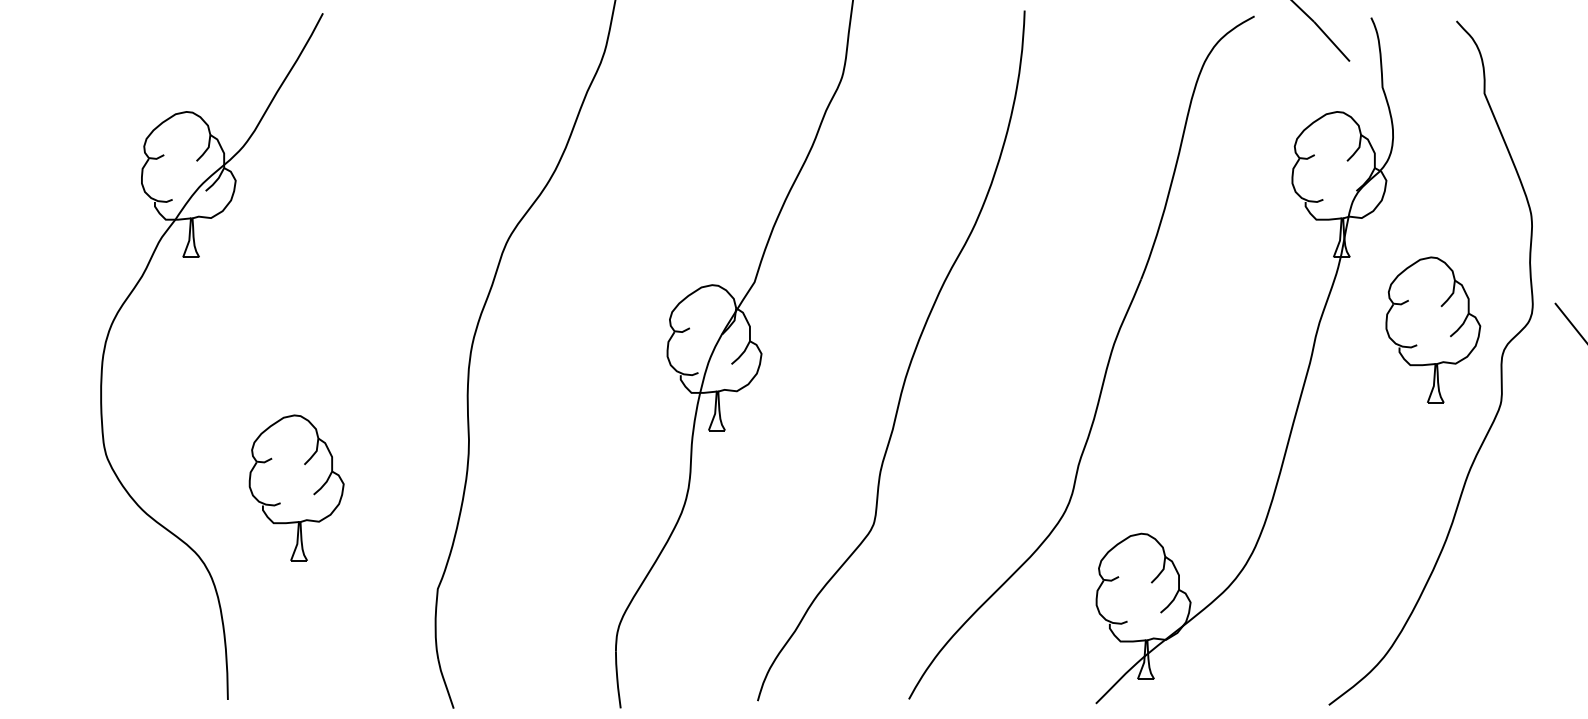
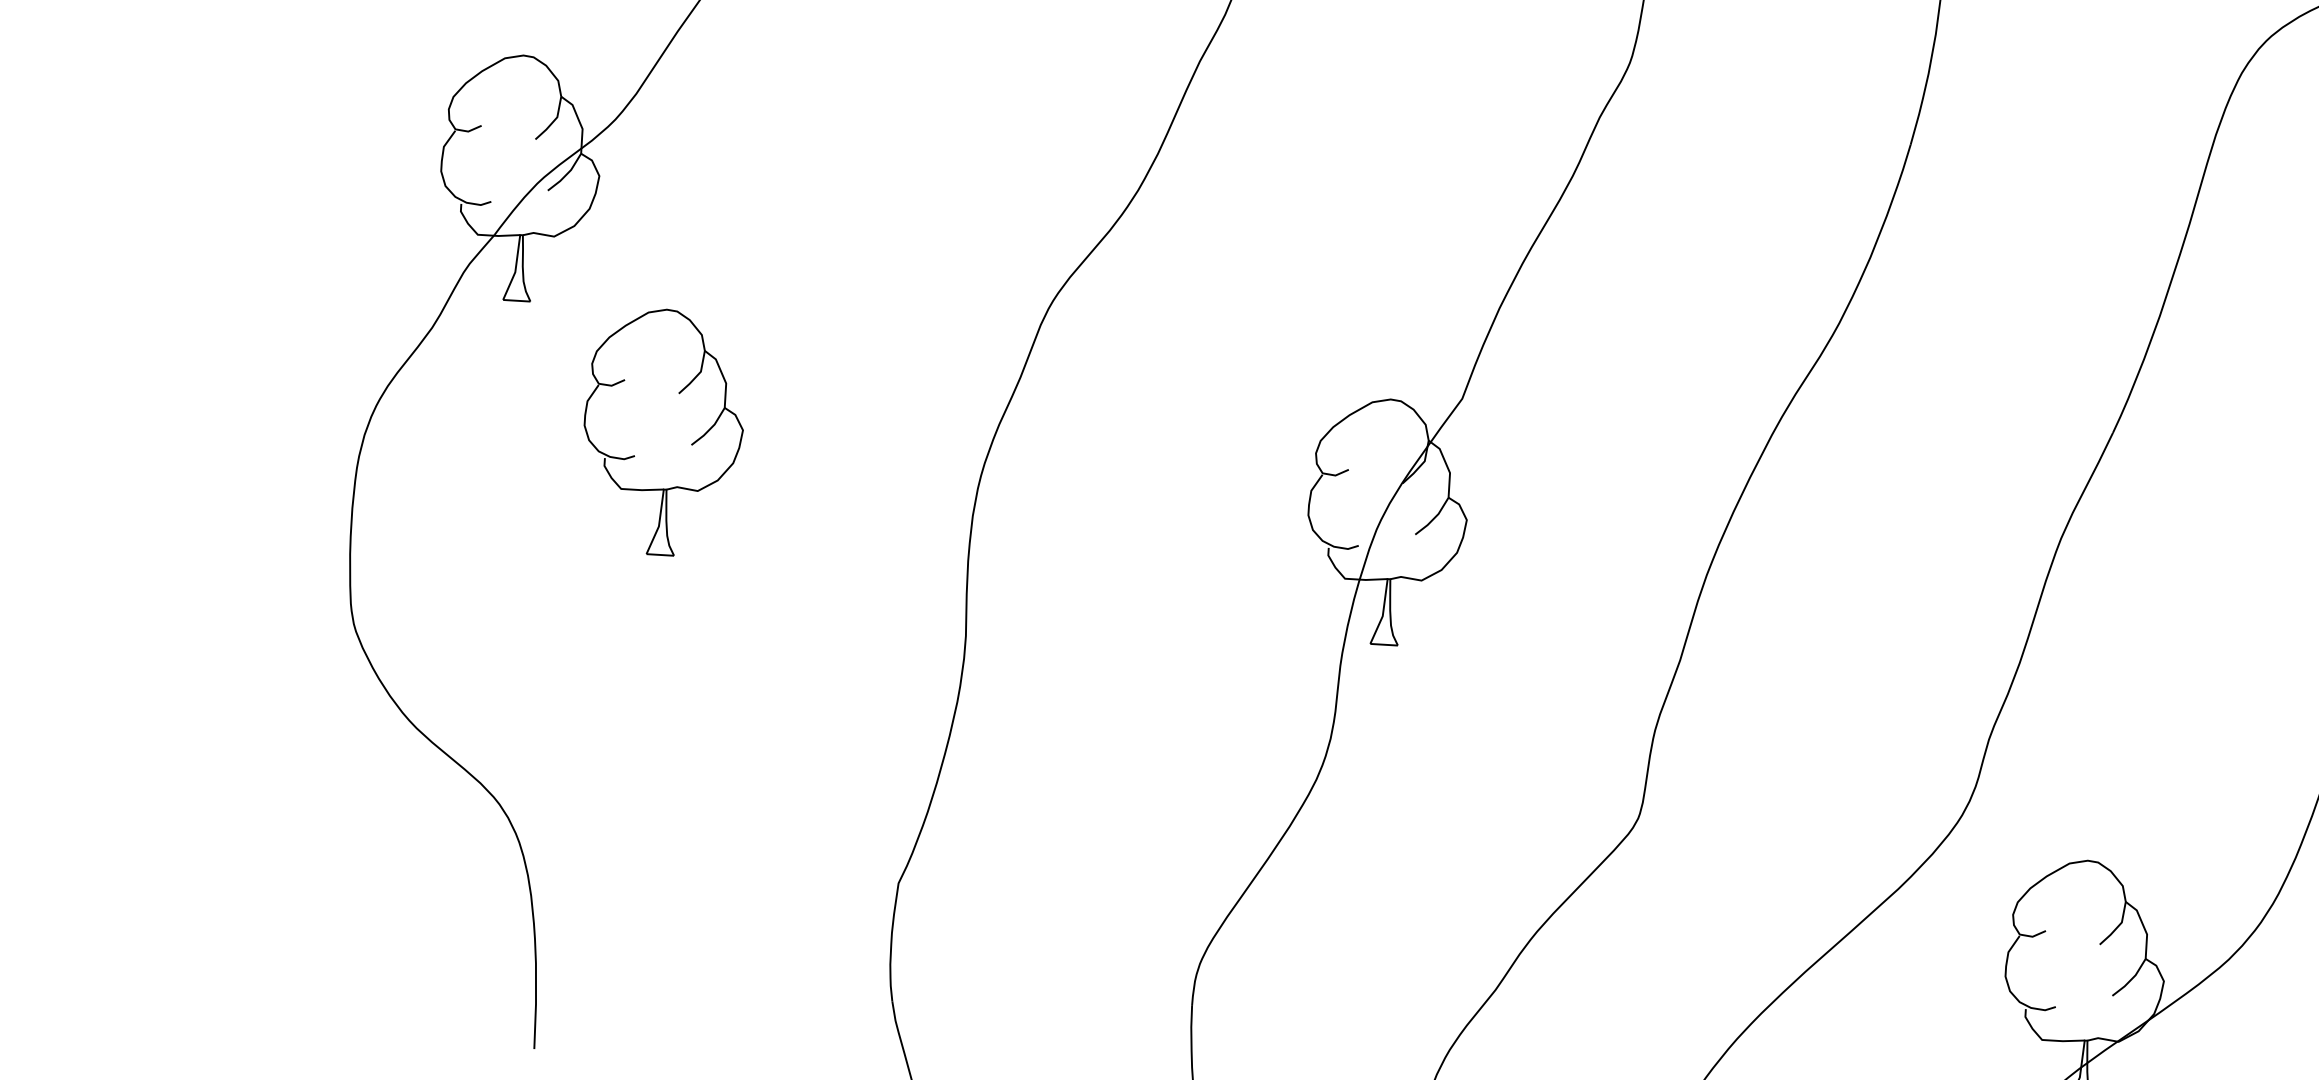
part: (296, 487) -> (663, 431), moved

